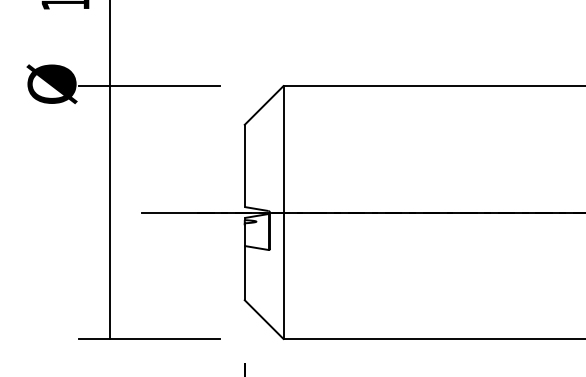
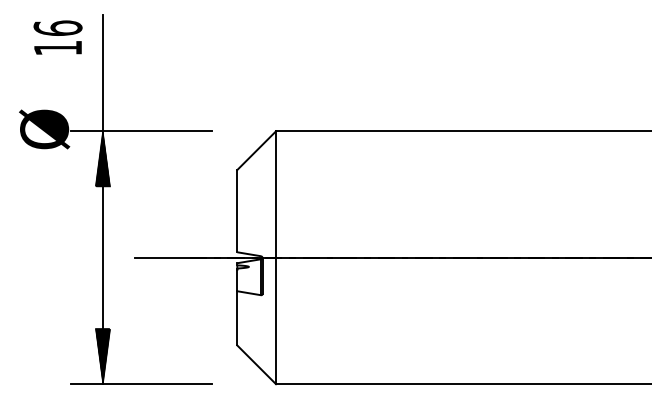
hatch: (109, 113) -> (102, 158), added
hatch: (109, 310) -> (102, 355), added

